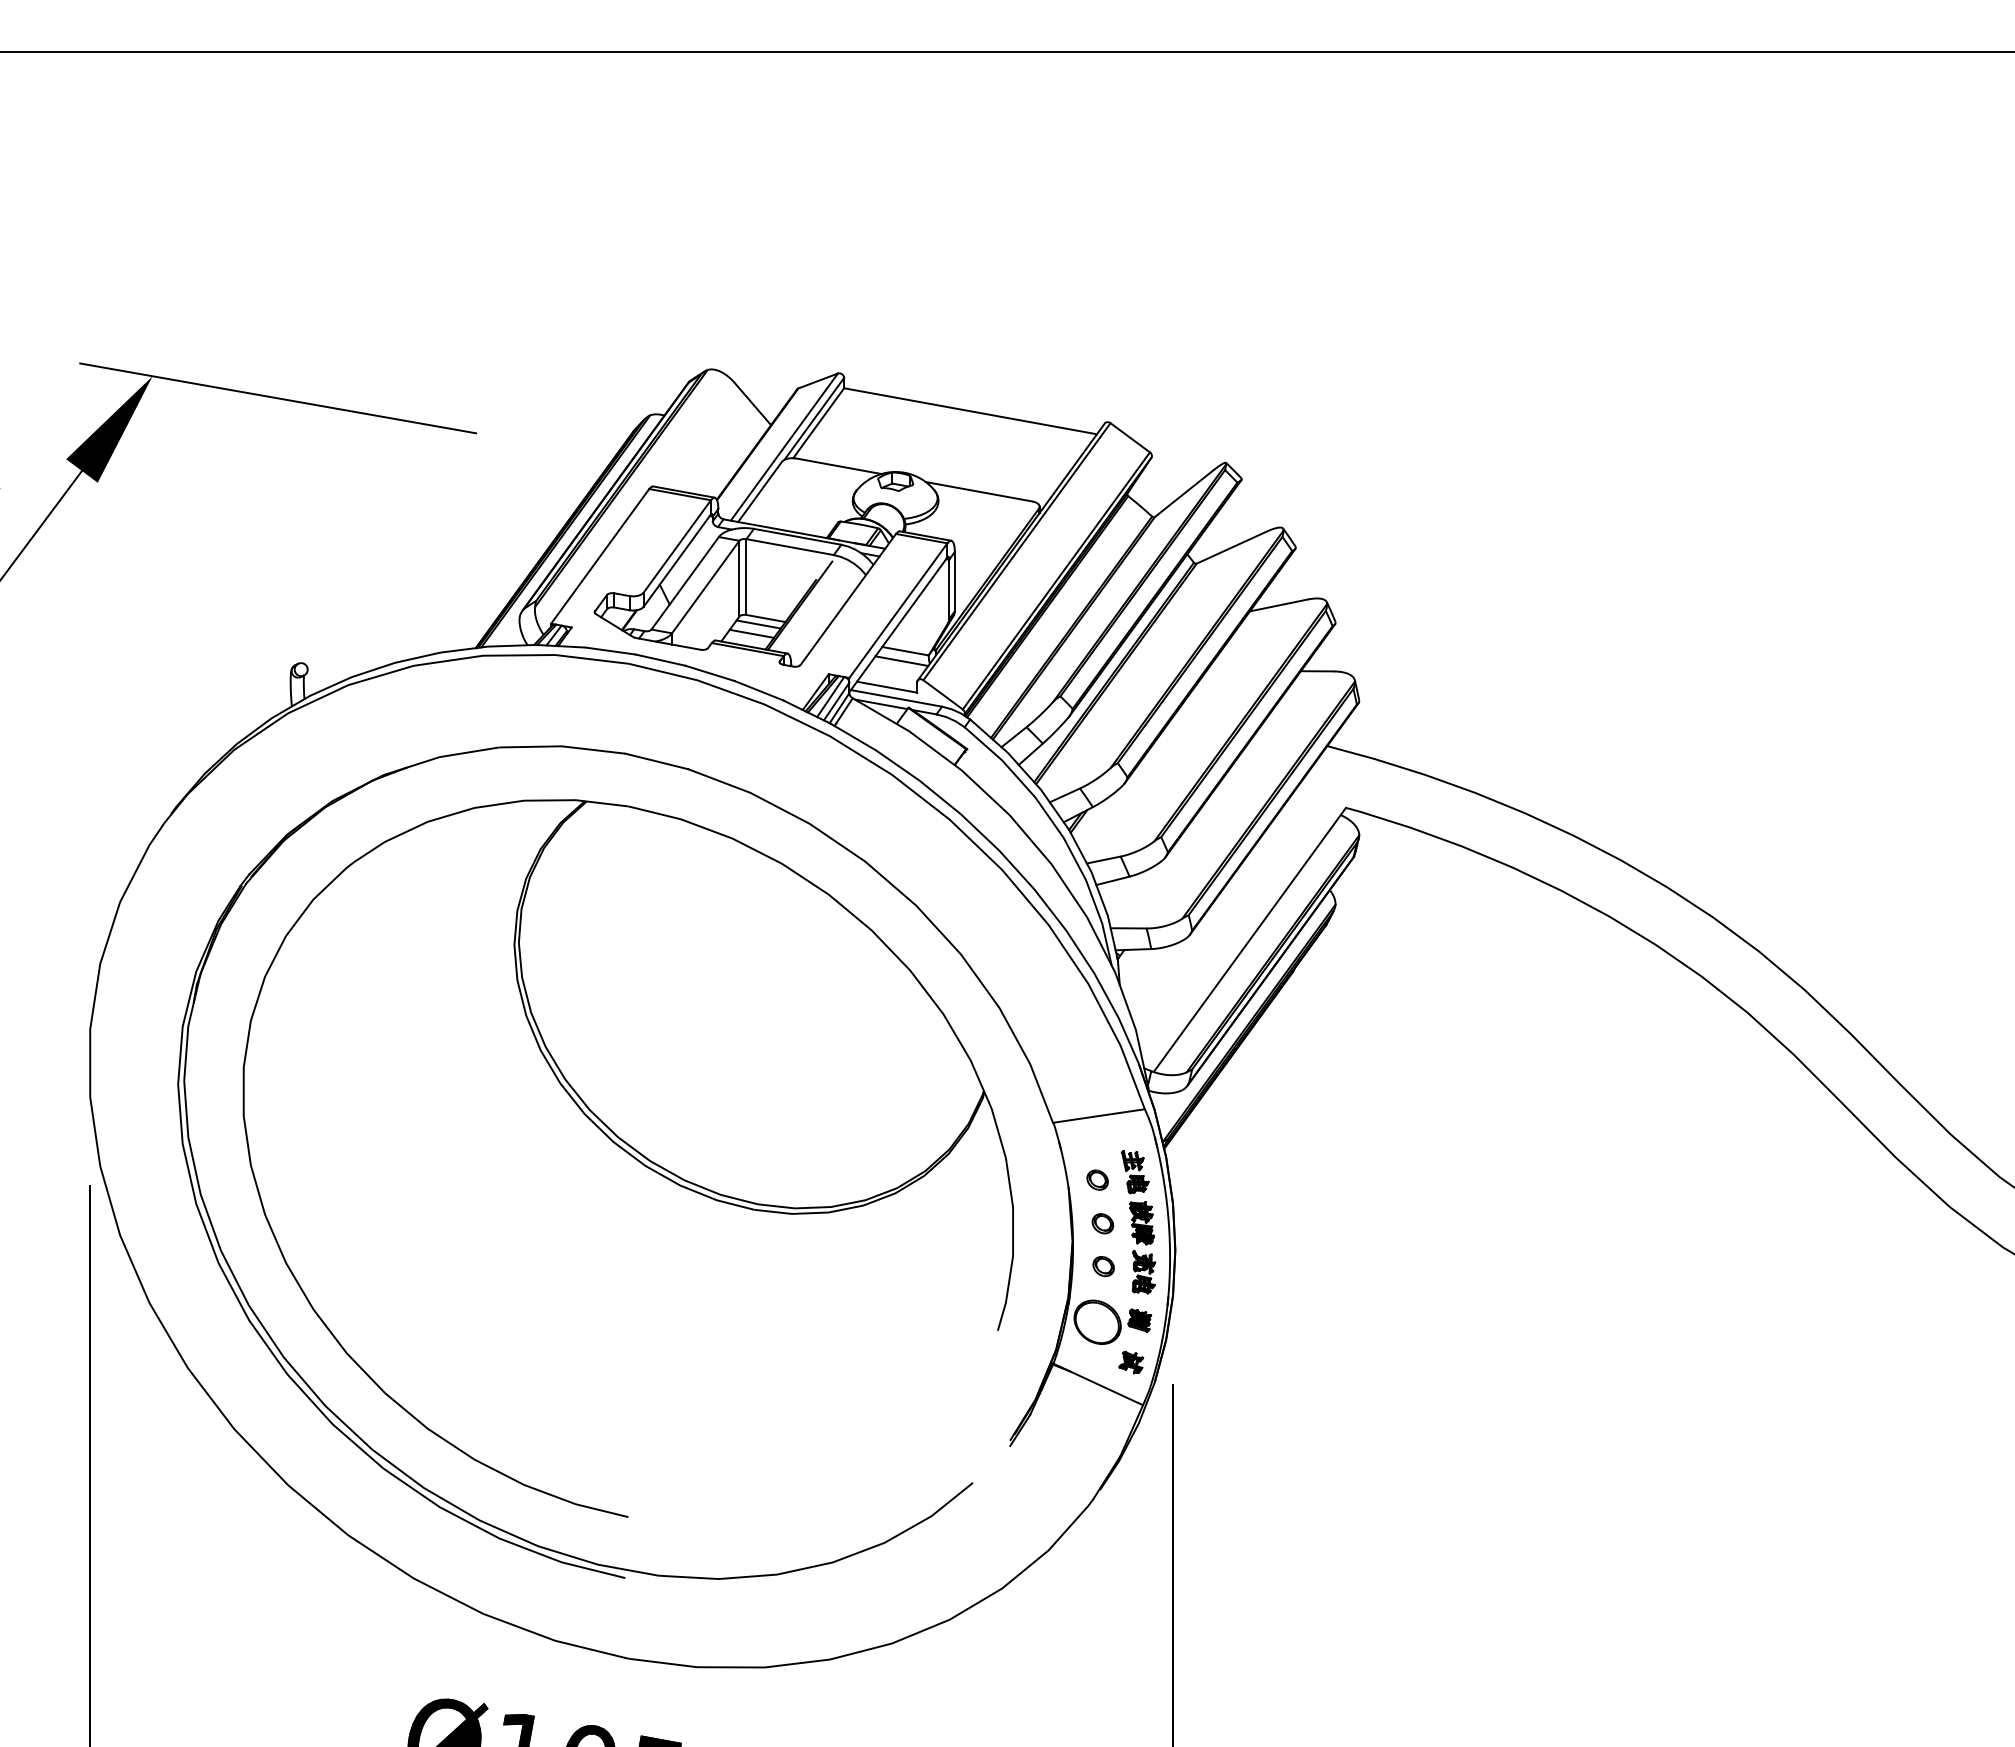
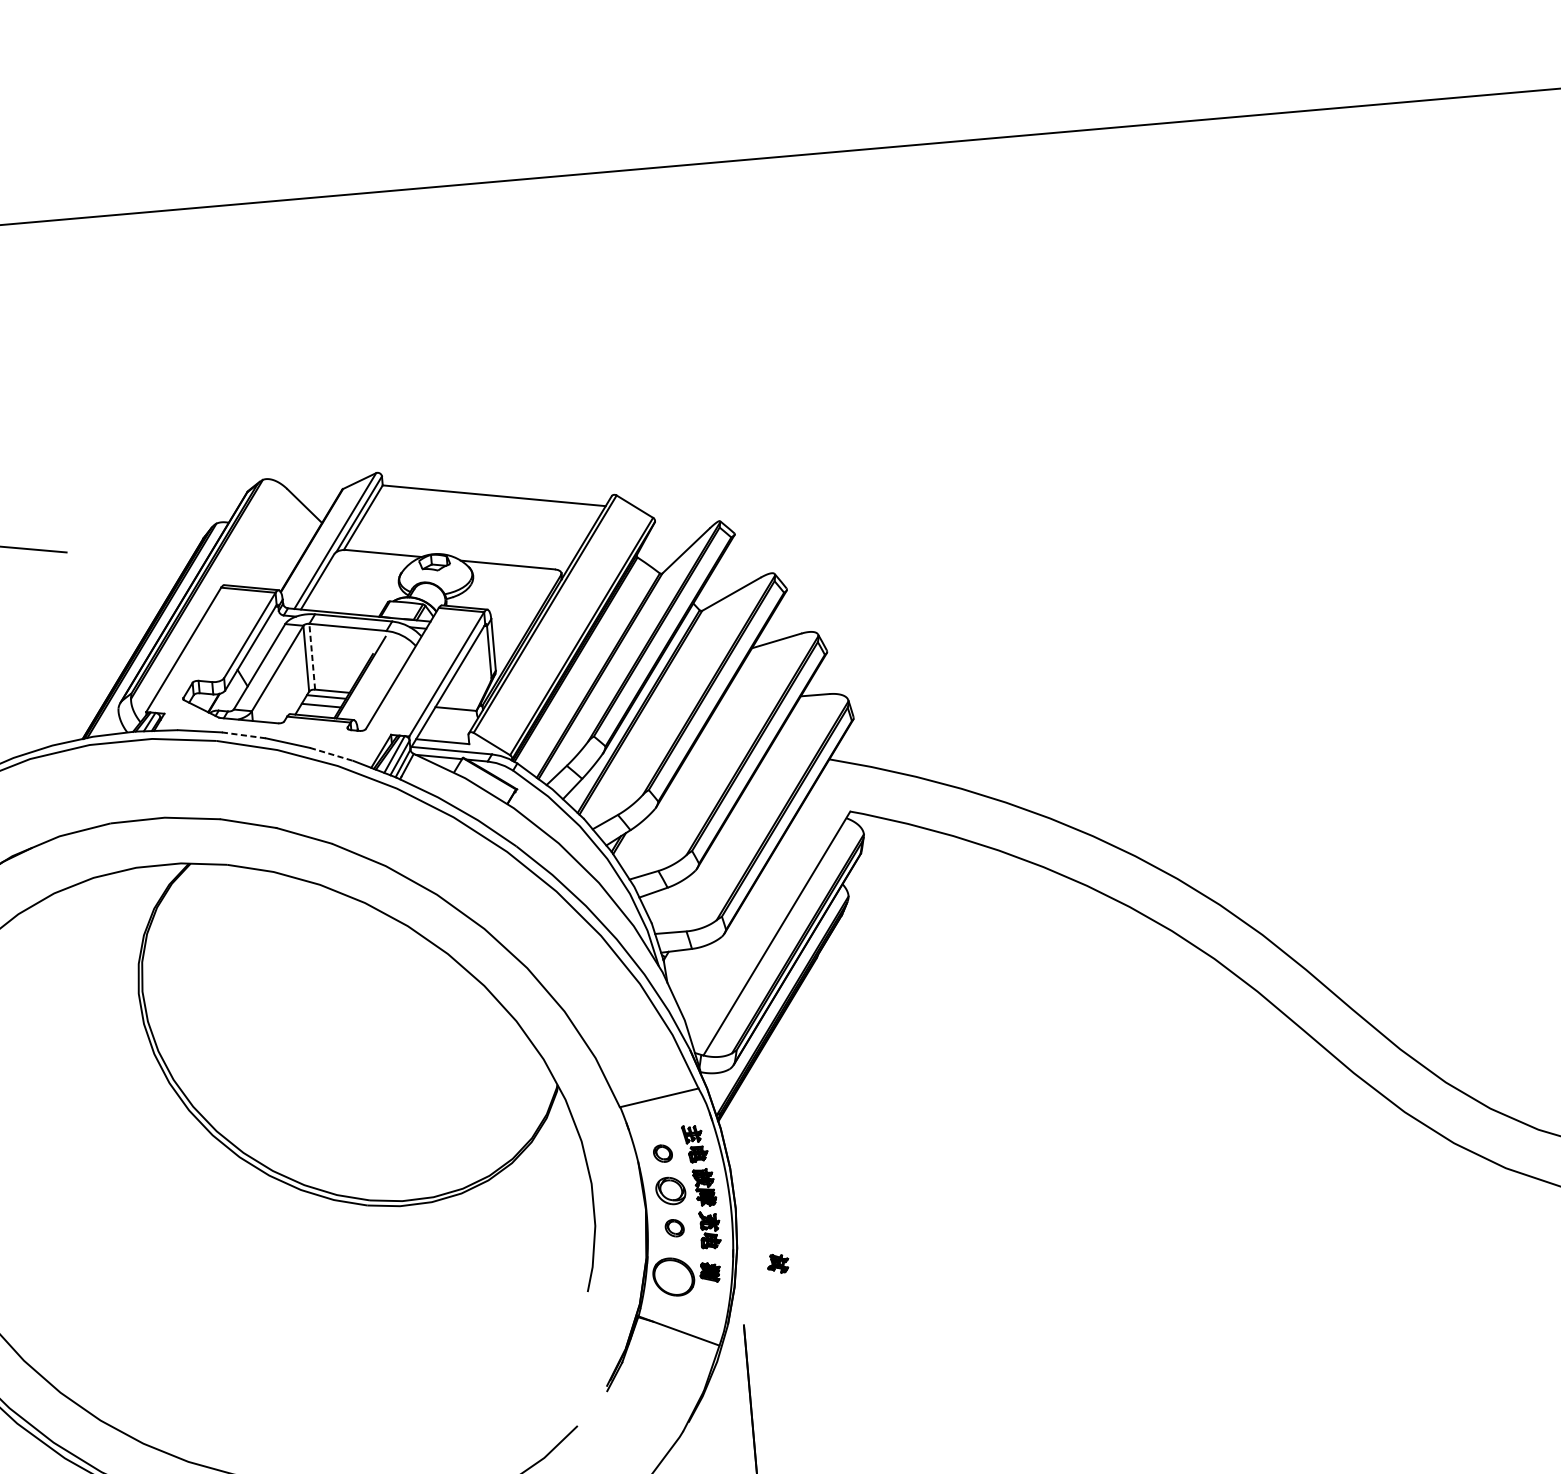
line: (746, 577) -> (312, 657), solid -> dashed
line: (660, 660) -> (243, 735), solid -> dashed
line: (901, 660) -> (453, 717), removed
line: (759, 690) -> (332, 754), solid -> dashed
part: (1102, 1223) -> (670, 1190), size x1.6
part: (1131, 1362) -> (778, 1263), moved

